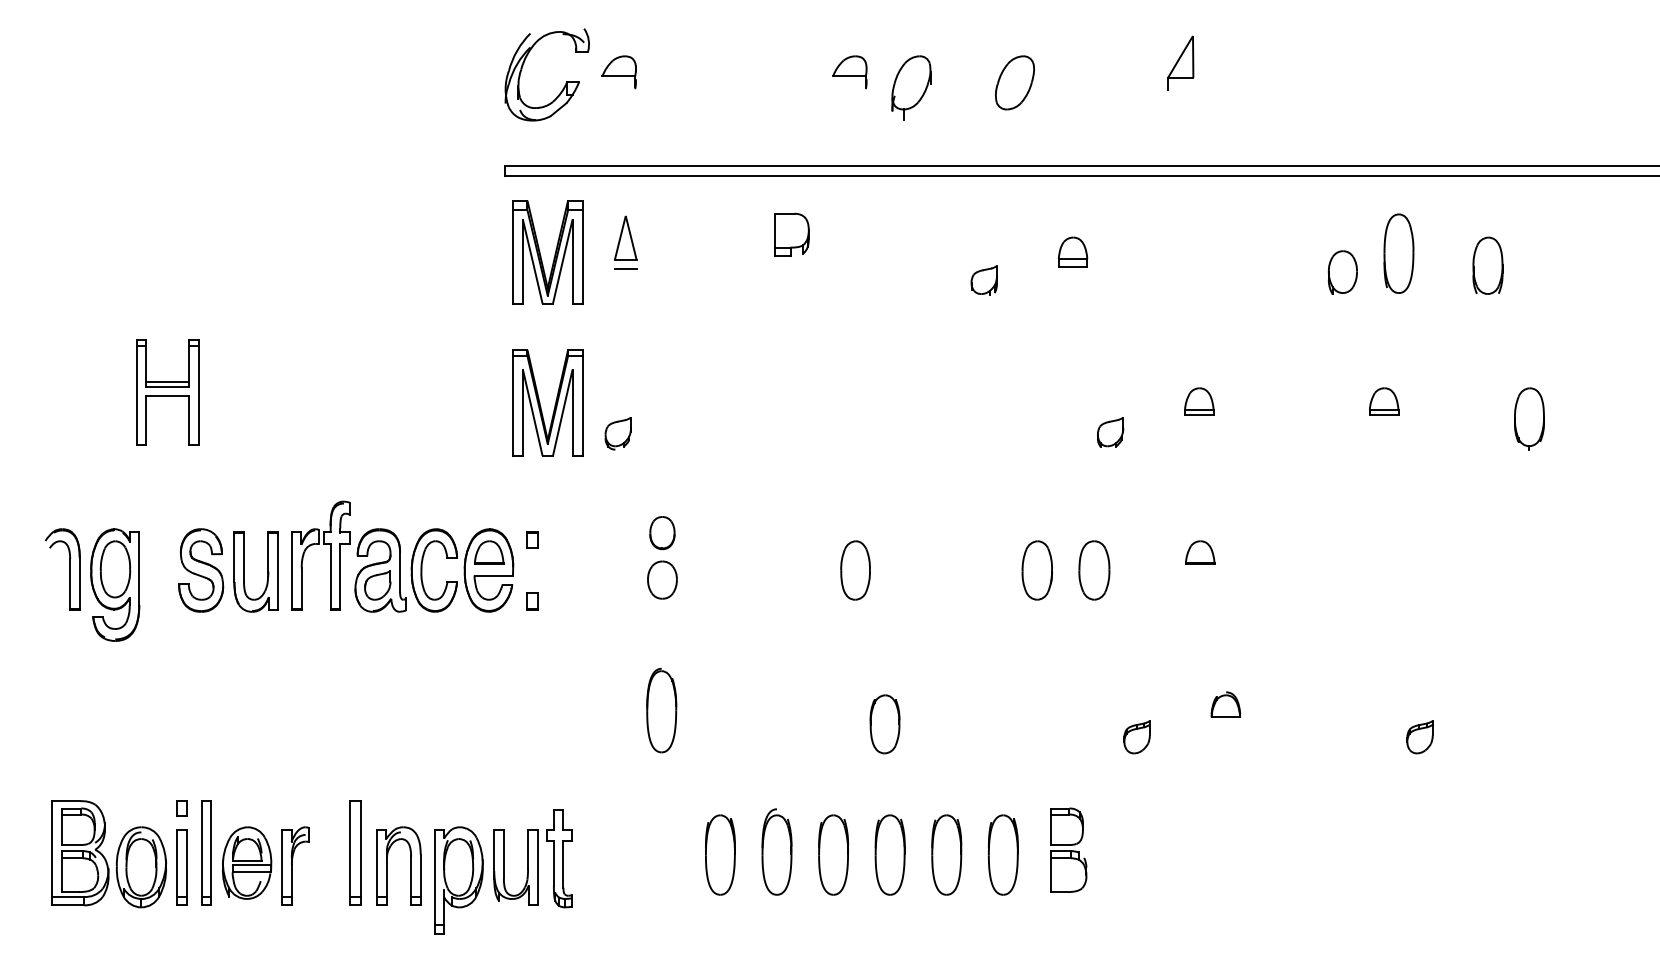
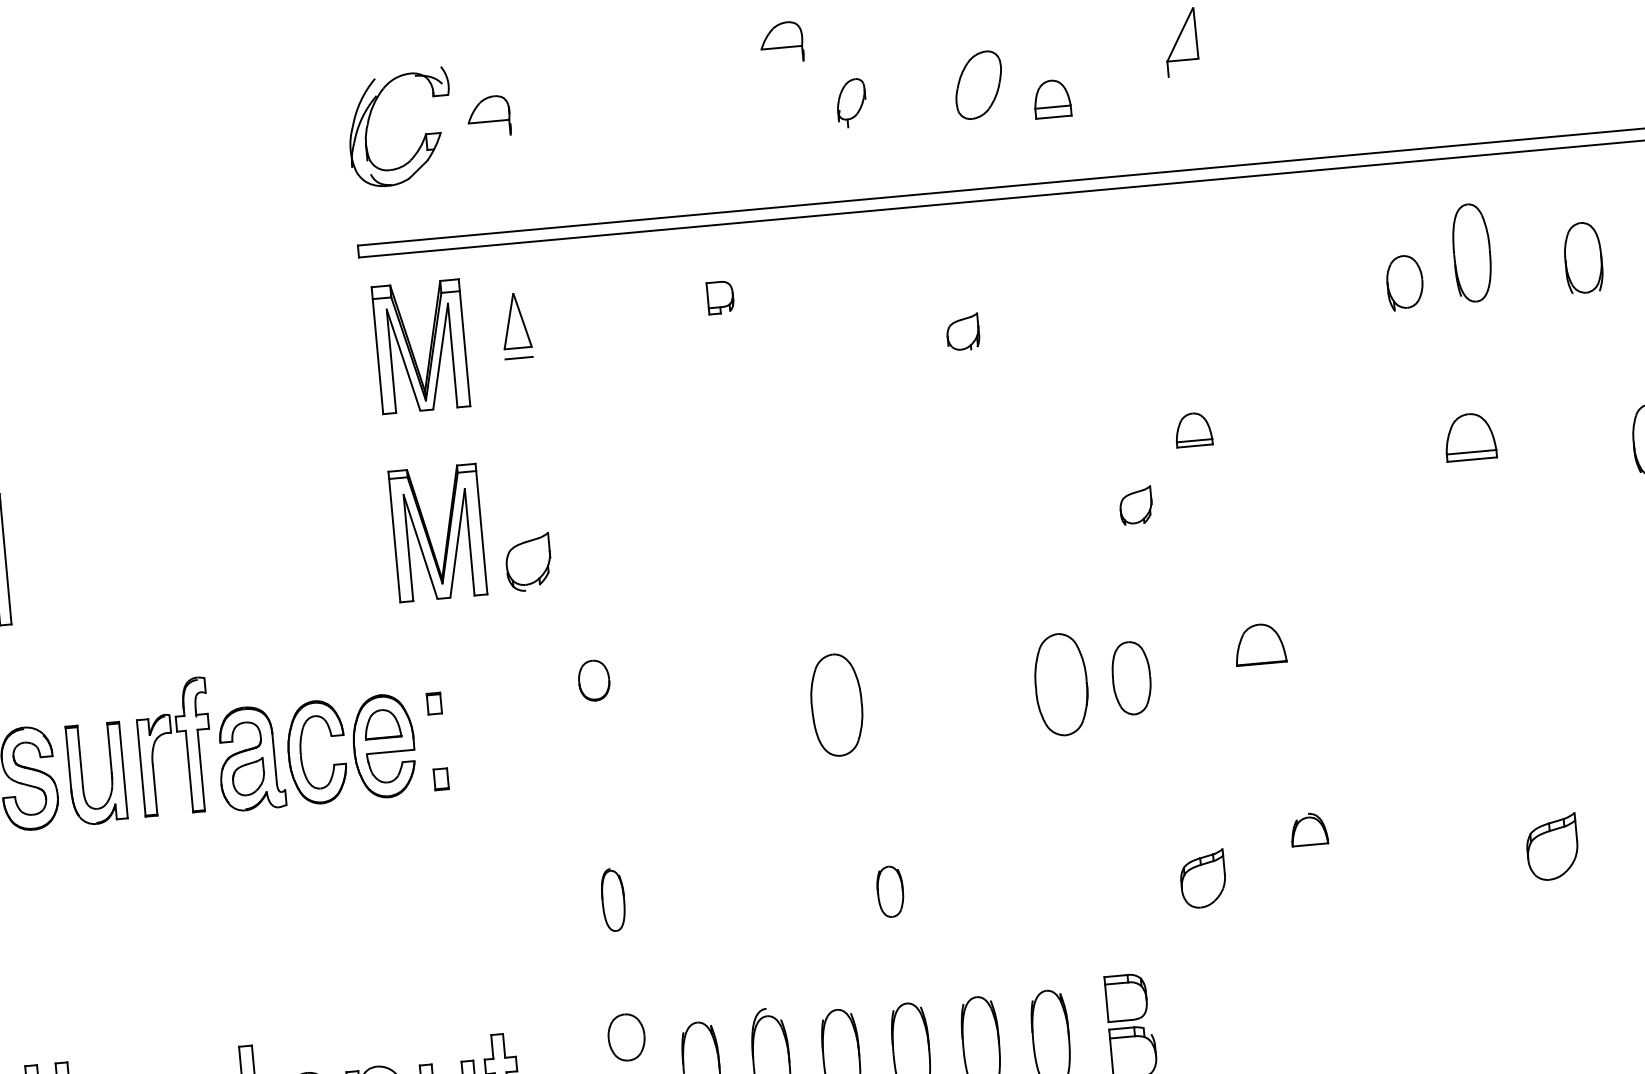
part: (849, 72) -> (781, 42), moved
part: (911, 87) -> (851, 102), size x0.6
part: (791, 234) -> (719, 297), size x0.6
part: (1072, 251) -> (1051, 98), moved
part: (1199, 401) -> (1193, 429), moved
part: (1384, 401) -> (1470, 437), size x1.4
part: (617, 433) -> (527, 562), size x1.4
part: (1200, 552) -> (1260, 644), size x1.4
part: (855, 570) -> (836, 705), size x1.4
part: (1036, 570) -> (1060, 684), size x1.4
part: (662, 579) -> (626, 1036), moved
part: (661, 710) -> (612, 899), size x0.6
part: (884, 724) -> (889, 892), size x0.7
part: (1136, 737) -> (1202, 879), size x1.4
part: (1419, 737) -> (1551, 847), size x1.6

